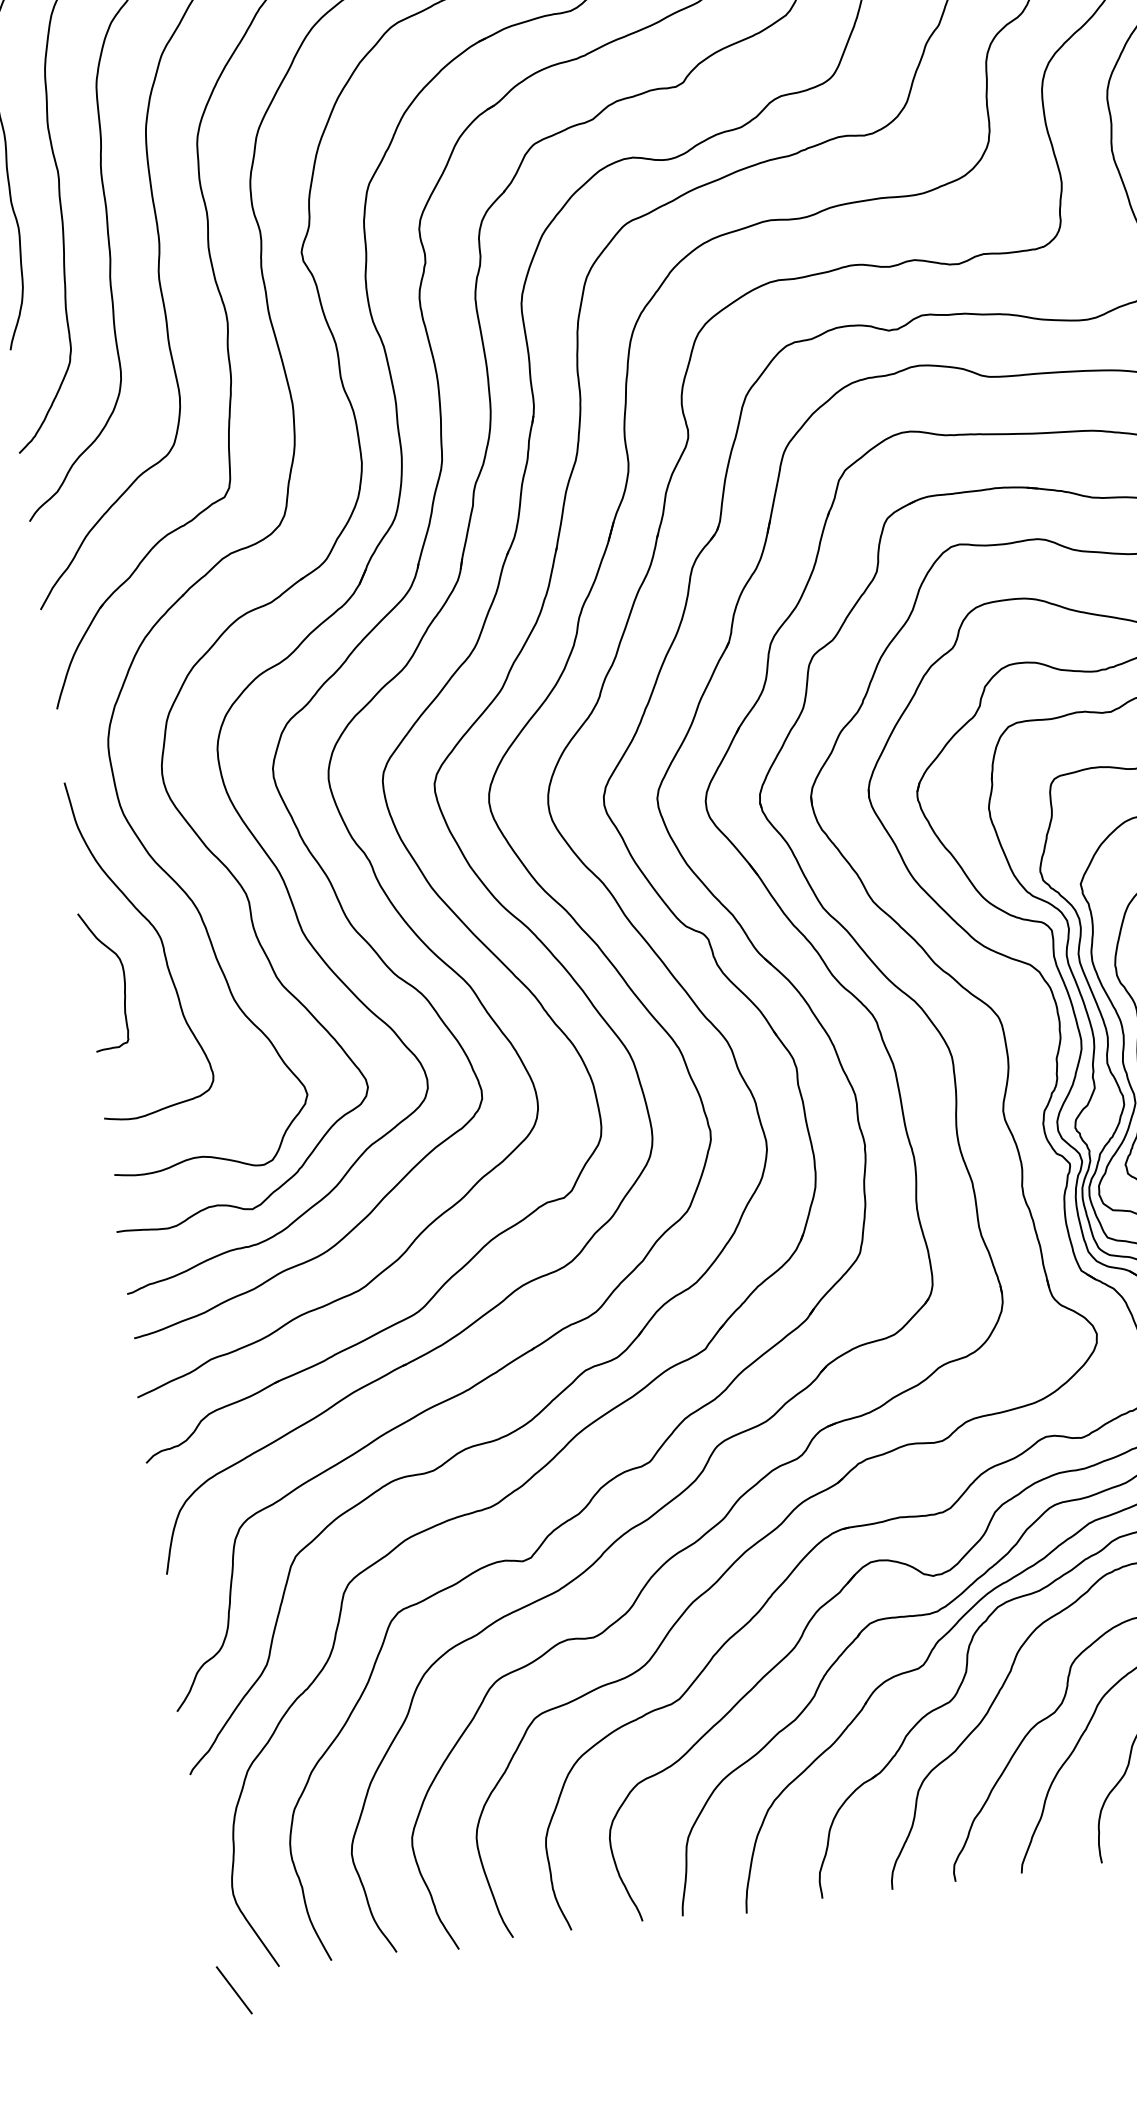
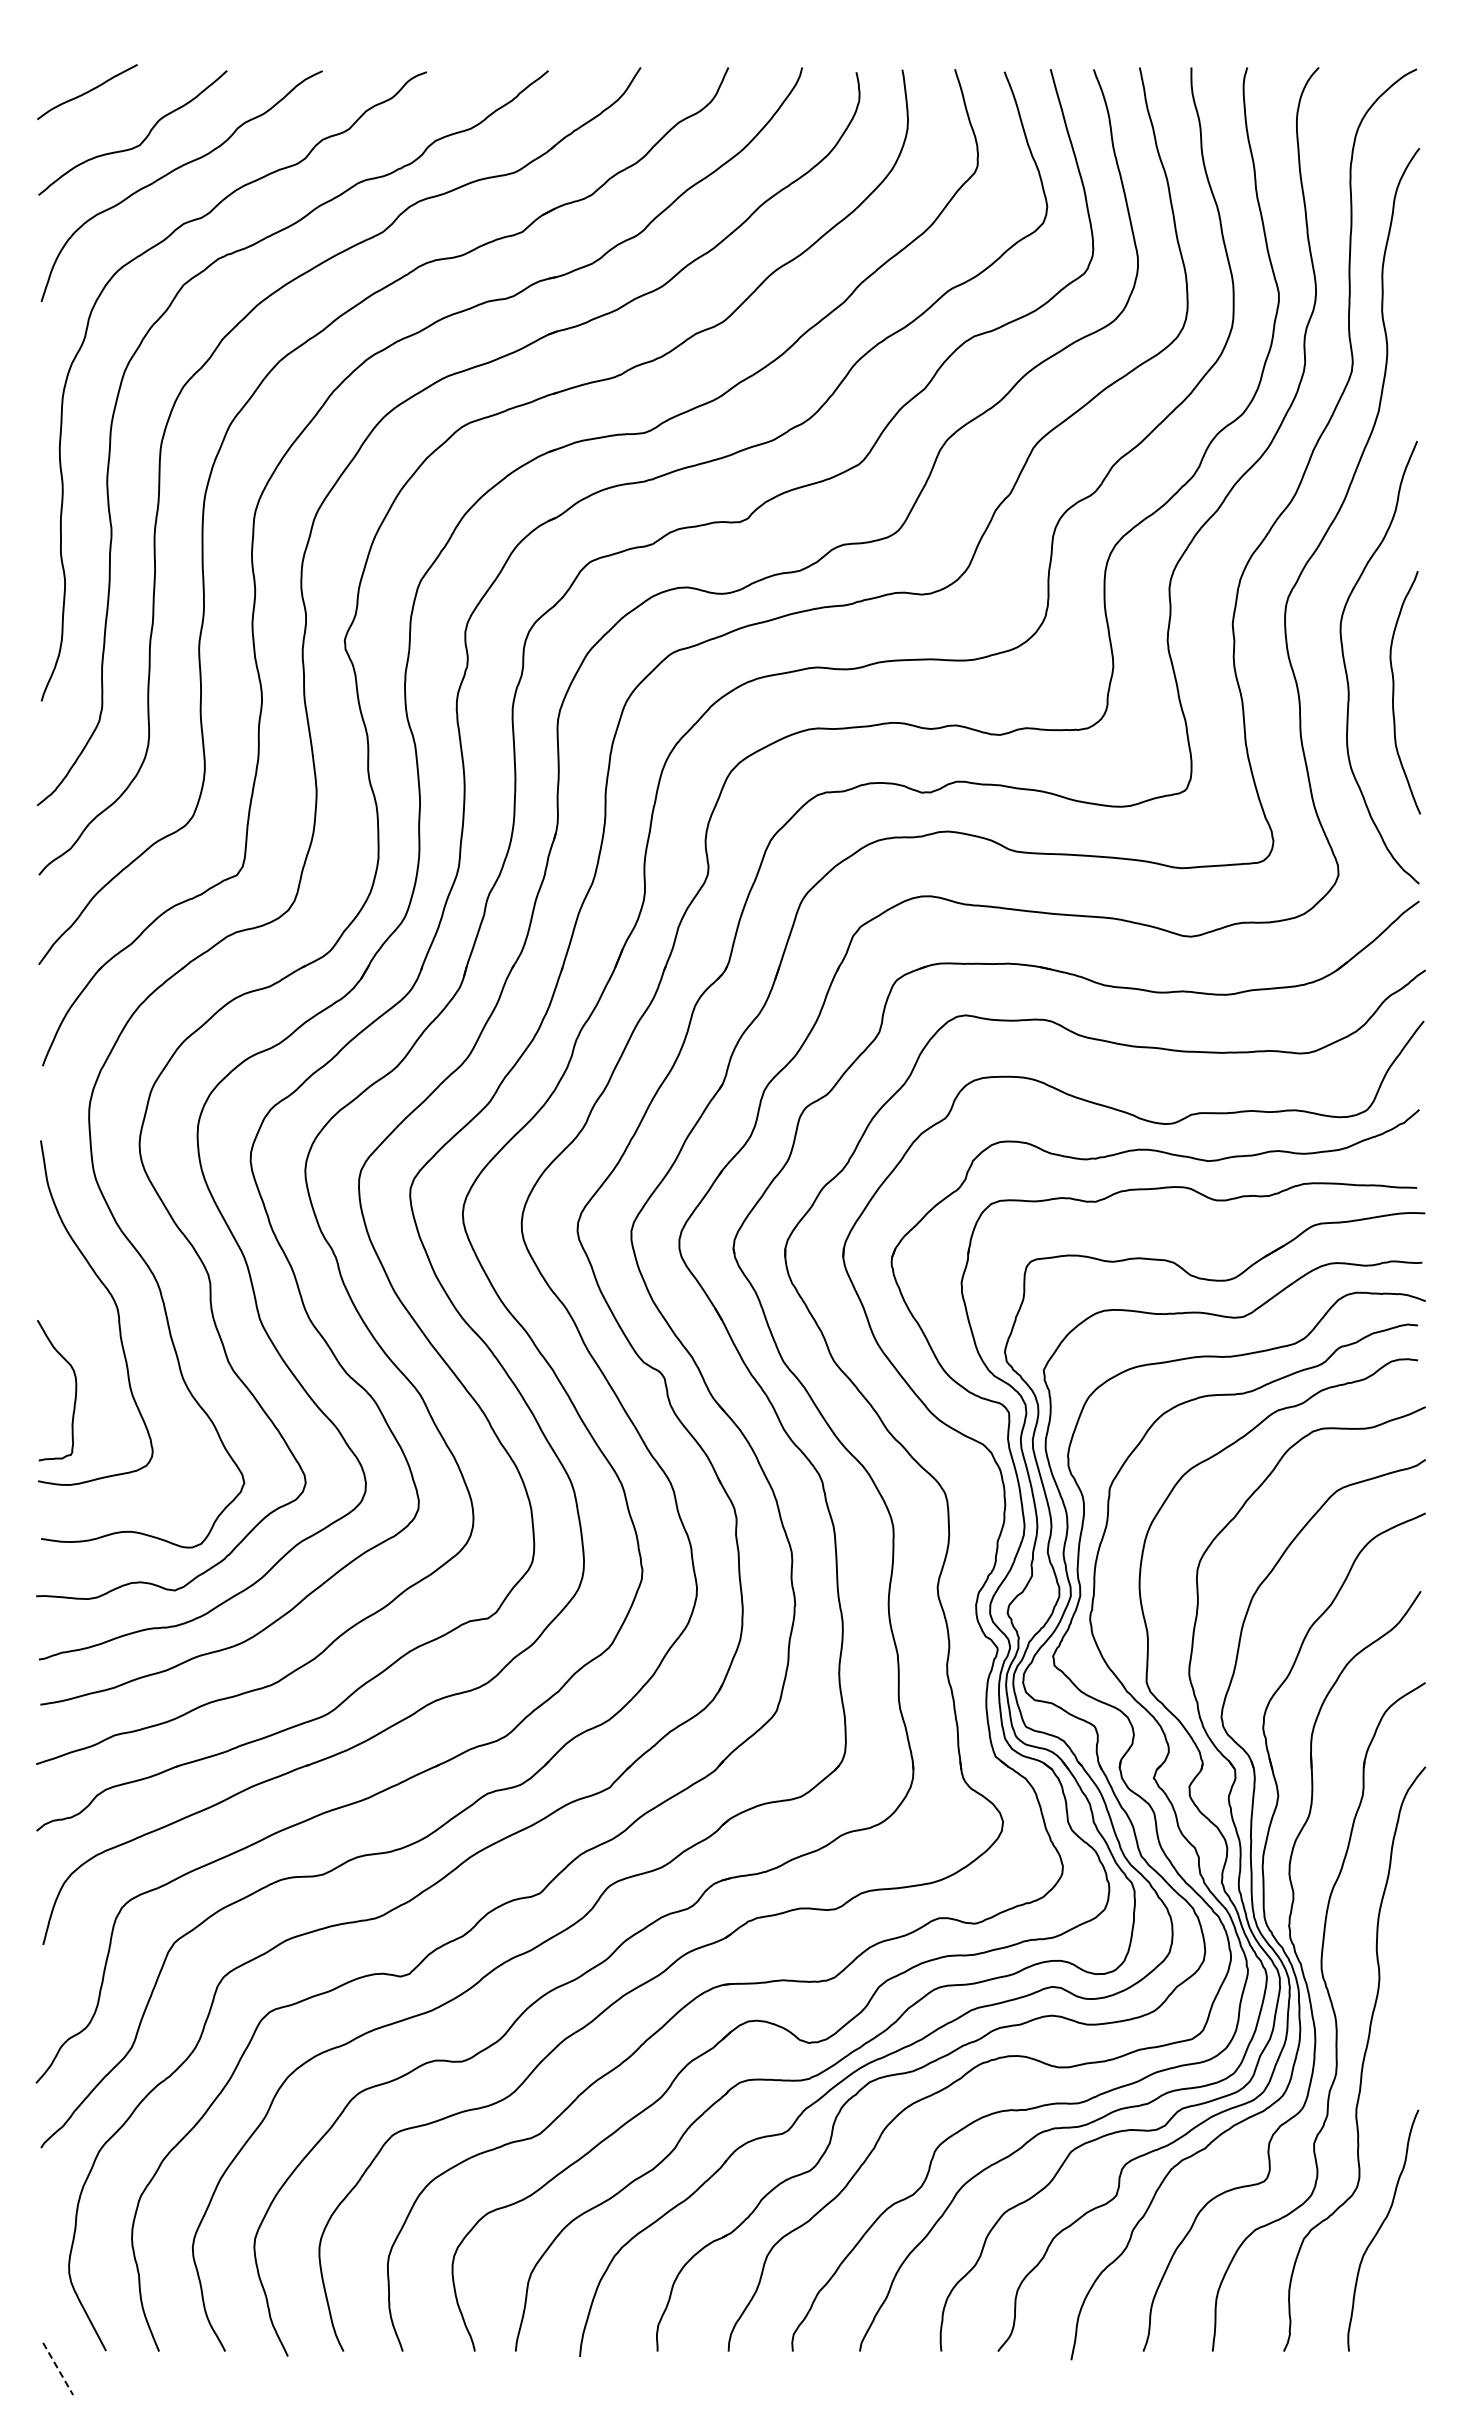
curve: (123, 978) -> (75, 1390), moved
line: (234, 1990) -> (58, 2369), solid -> dashed

